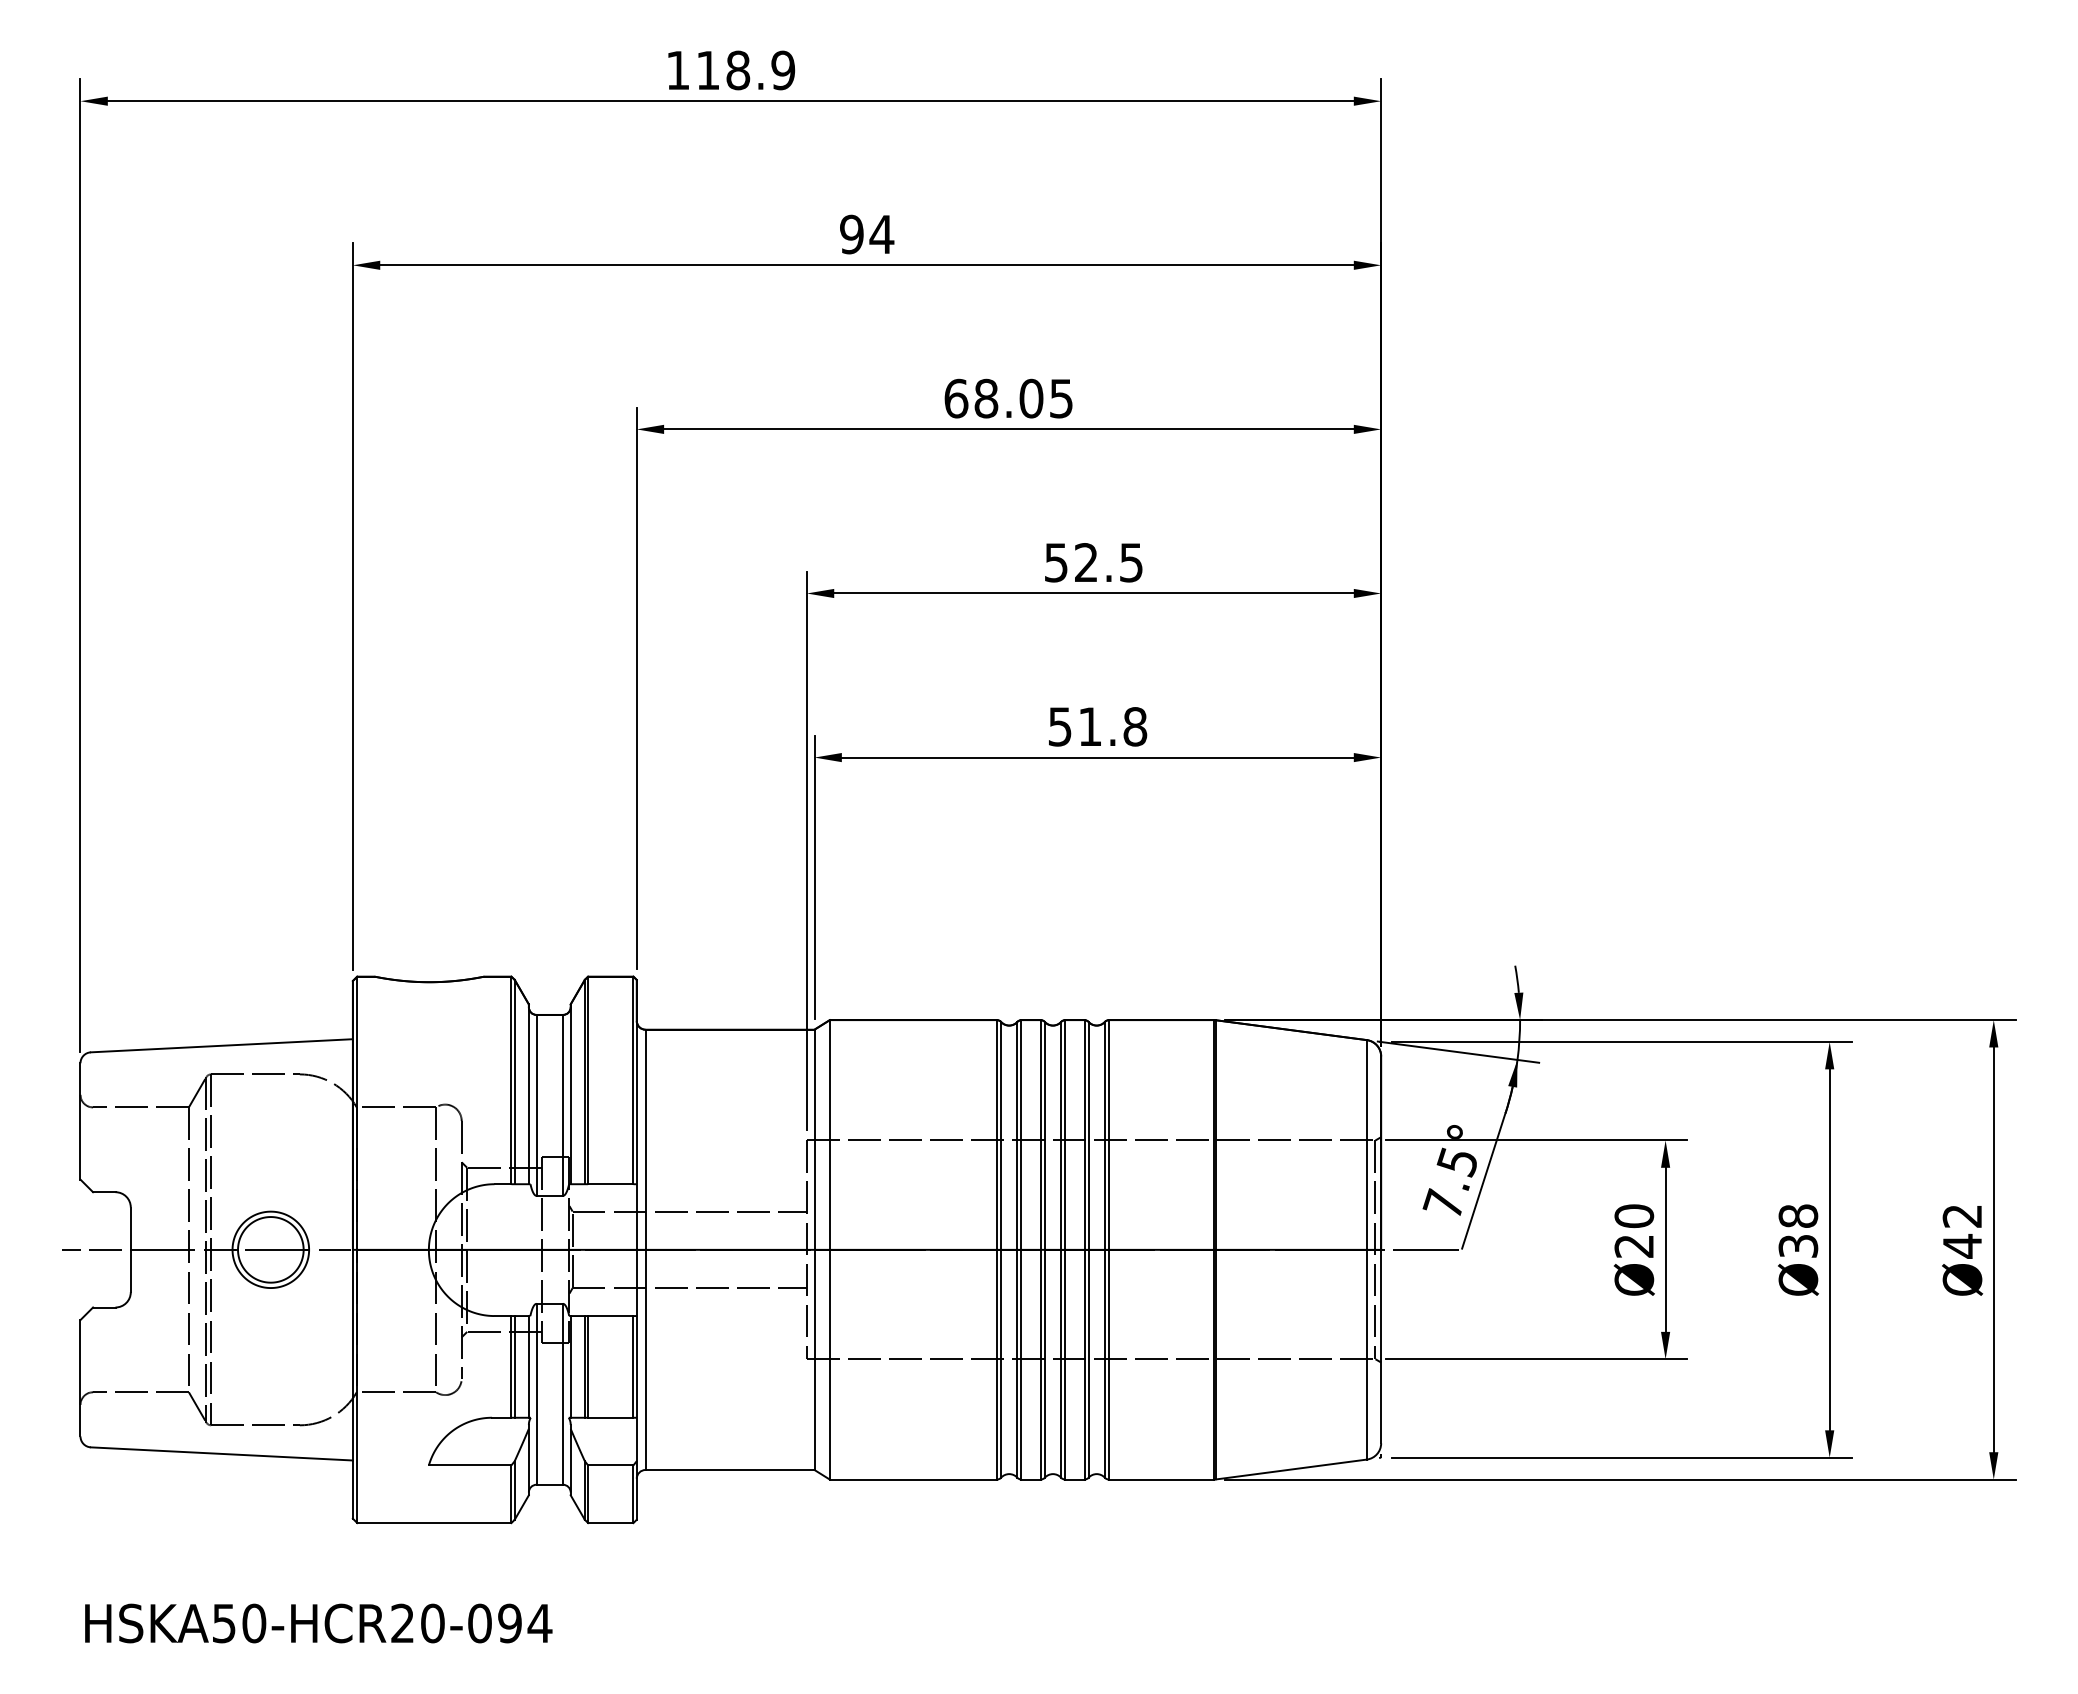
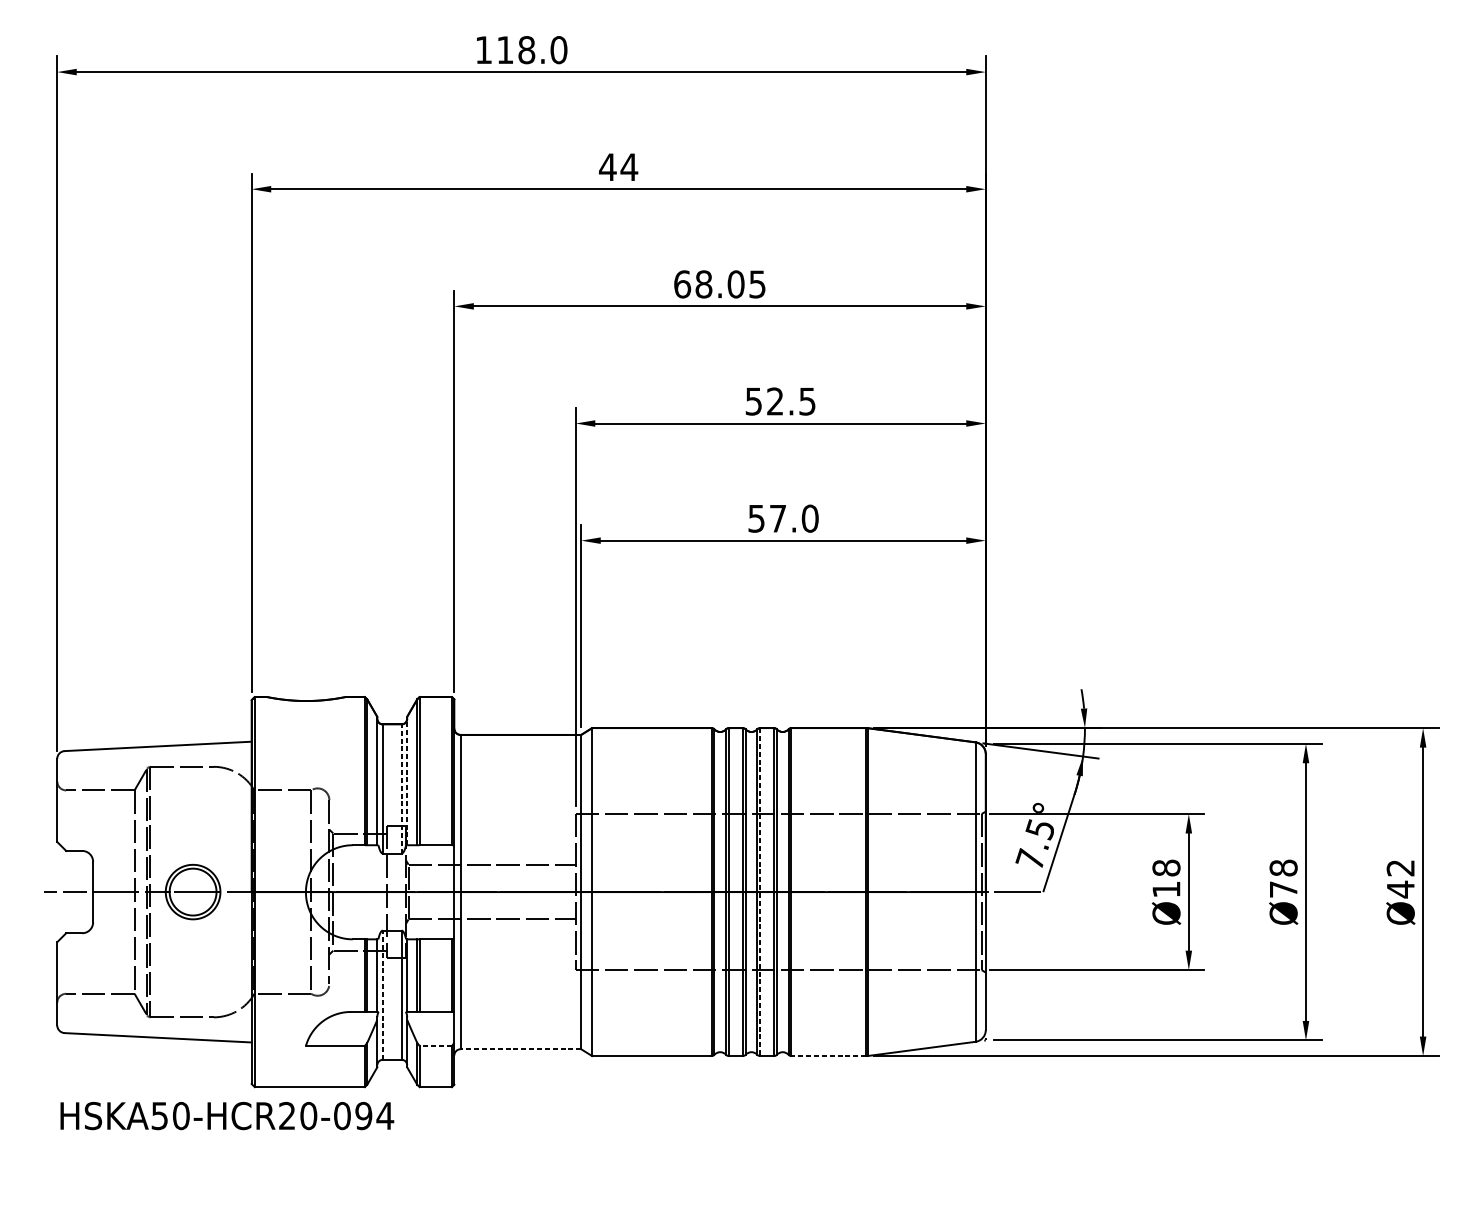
text: (783, 70) -> (559, 50), 118.9 -> 118.0
text: (851, 234) -> (607, 167), 94 -> 44
text: (1113, 726) -> (794, 518), 51.8 -> 57.0
line: (570, 1094) -> (407, 781), solid -> dashed
line: (563, 1104) -> (402, 788), solid -> dashed
text: (1633, 1230) -> (1165, 878), Ø20 -> Ø18
text: (1798, 1246) -> (1283, 889), Ø38 -> Ø78
line: (1065, 1249) -> (760, 891), solid -> dashed
line: (536, 1393) -> (382, 994), solid -> dashed
line: (610, 1465) -> (435, 1046), solid -> dashed
line: (730, 1470) -> (521, 1049), solid -> dashed
line: (1160, 1479) -> (828, 1056), solid -> dashed
text: (318, 1623) -> (227, 1116), moved

